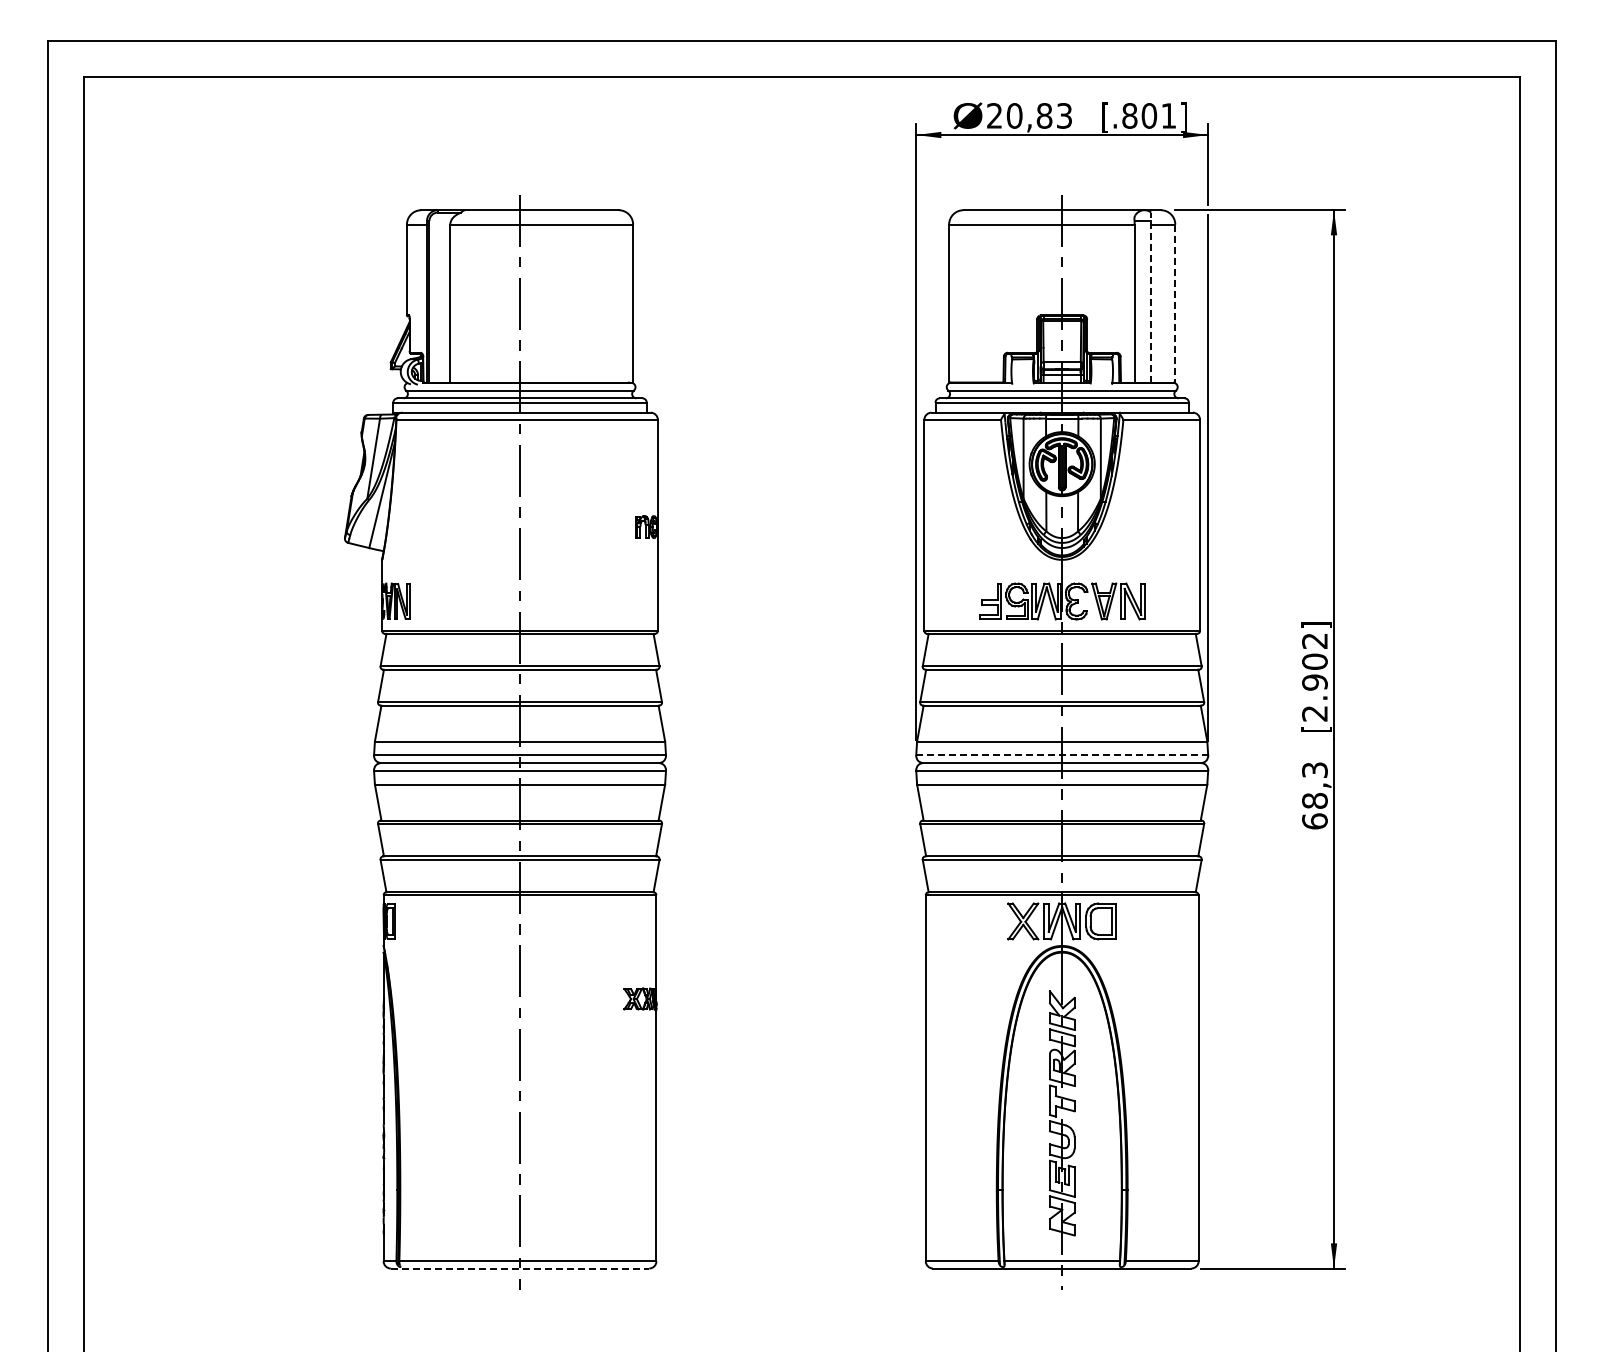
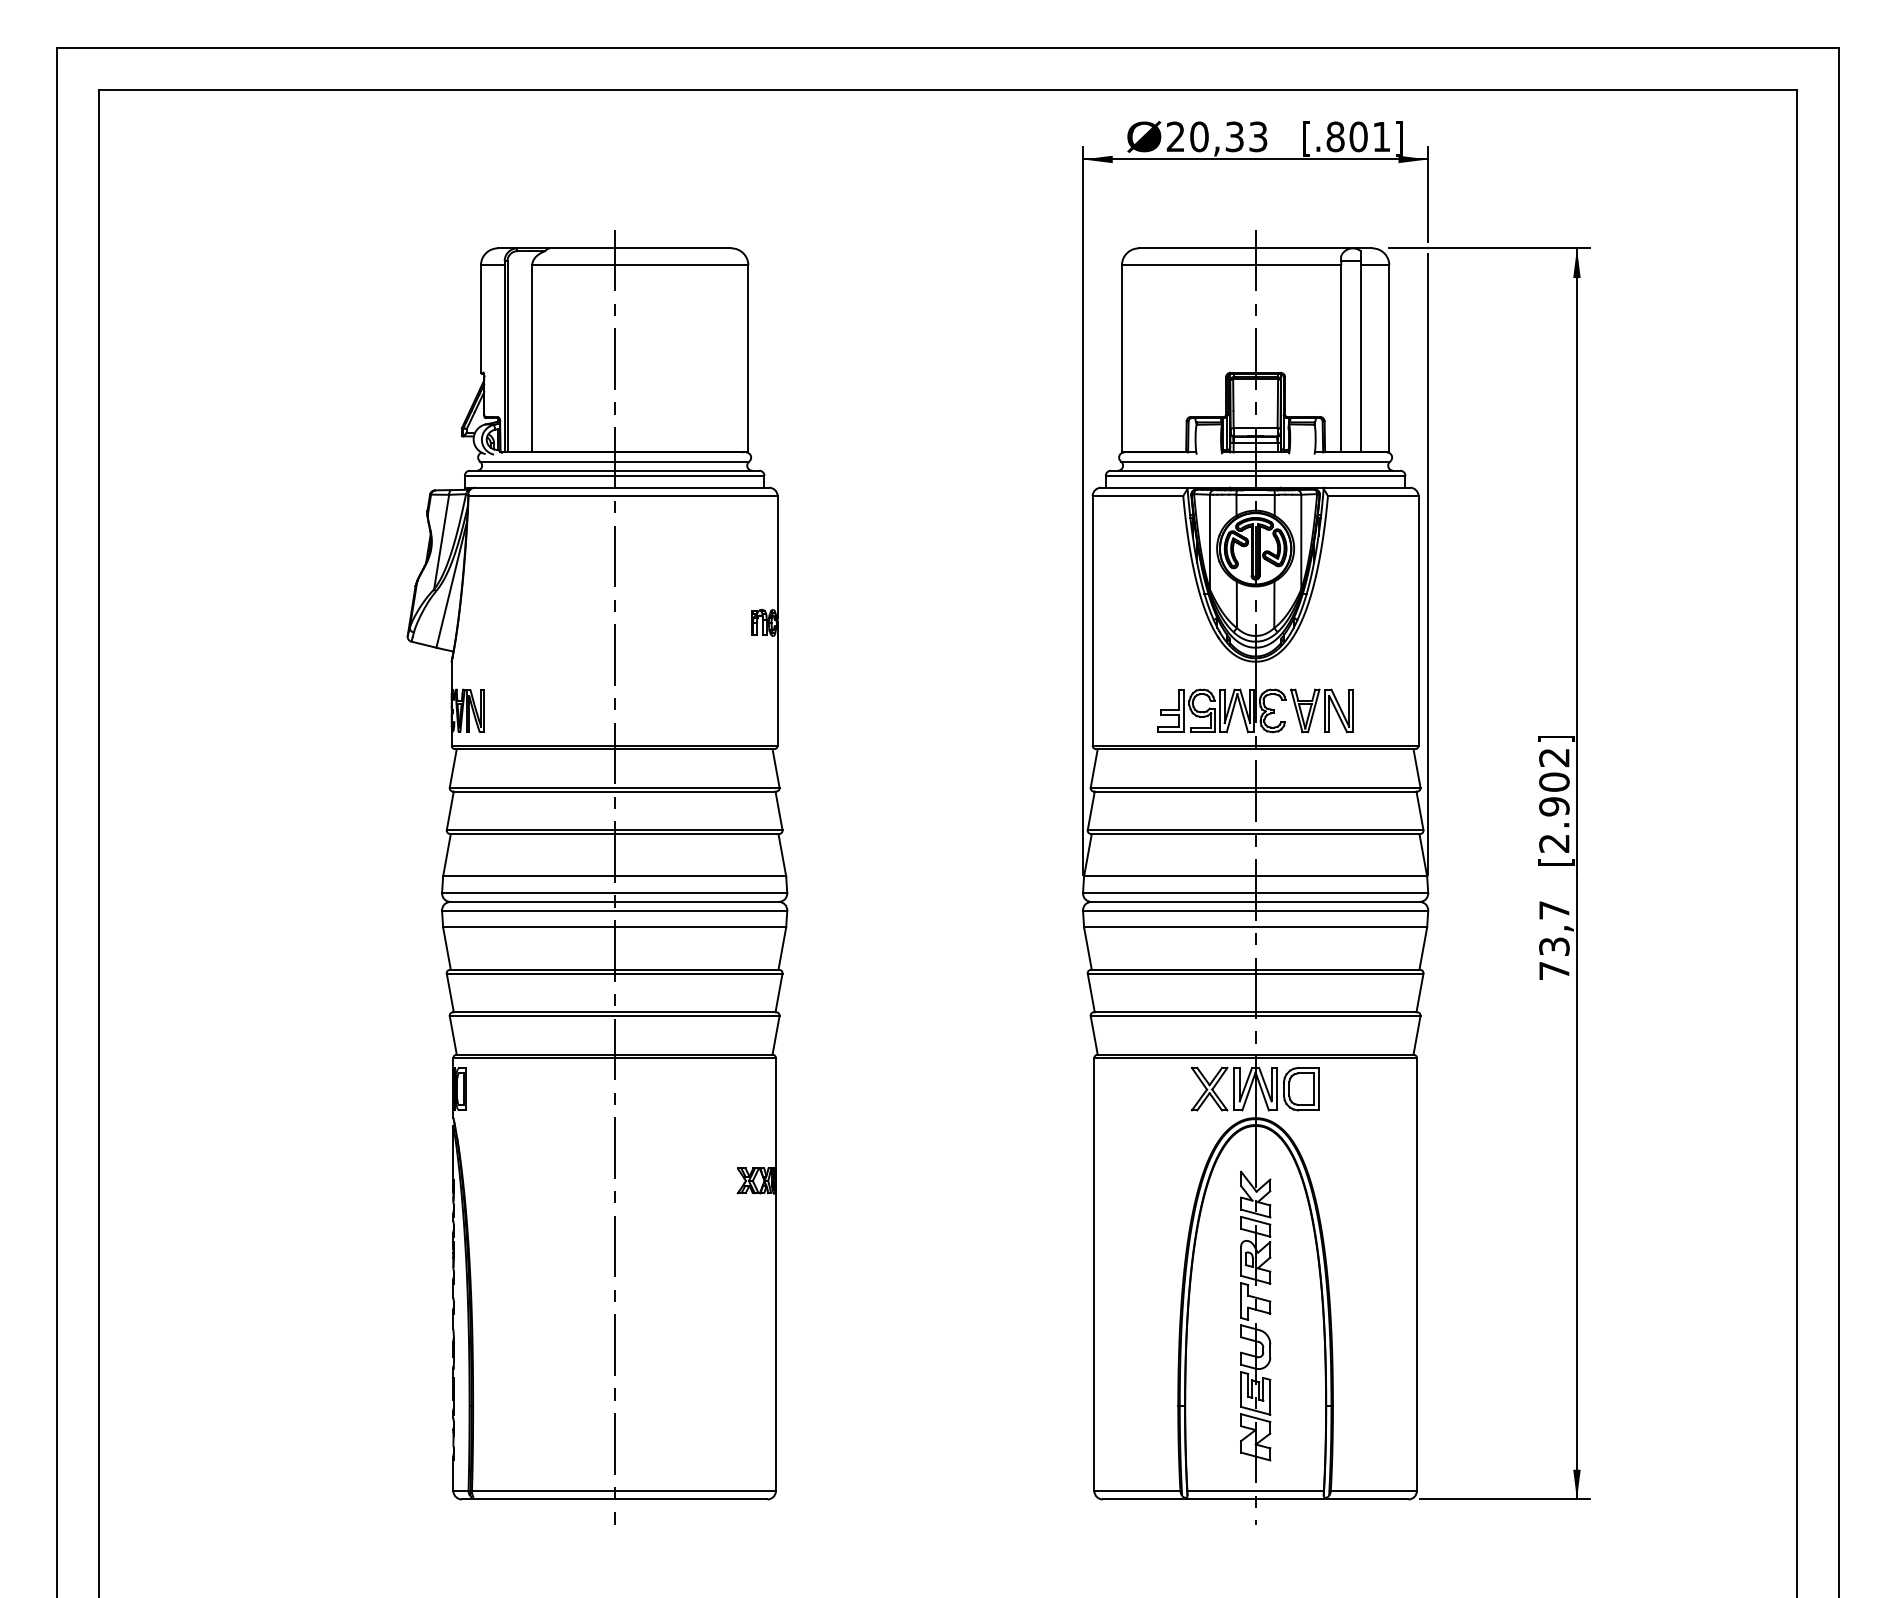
text: (1044, 115) -> (1234, 136), 20,83 -> 20,33
line: (1151, 297) -> (1361, 351), dashed -> solid
line: (1175, 303) -> (1389, 358), dashed -> solid
line: (1062, 755) -> (1255, 892), dashed -> solid
text: (1314, 795) -> (1553, 940), 68,3 -> 73,7
line: (520, 1268) -> (615, 1499), dashed -> solid

